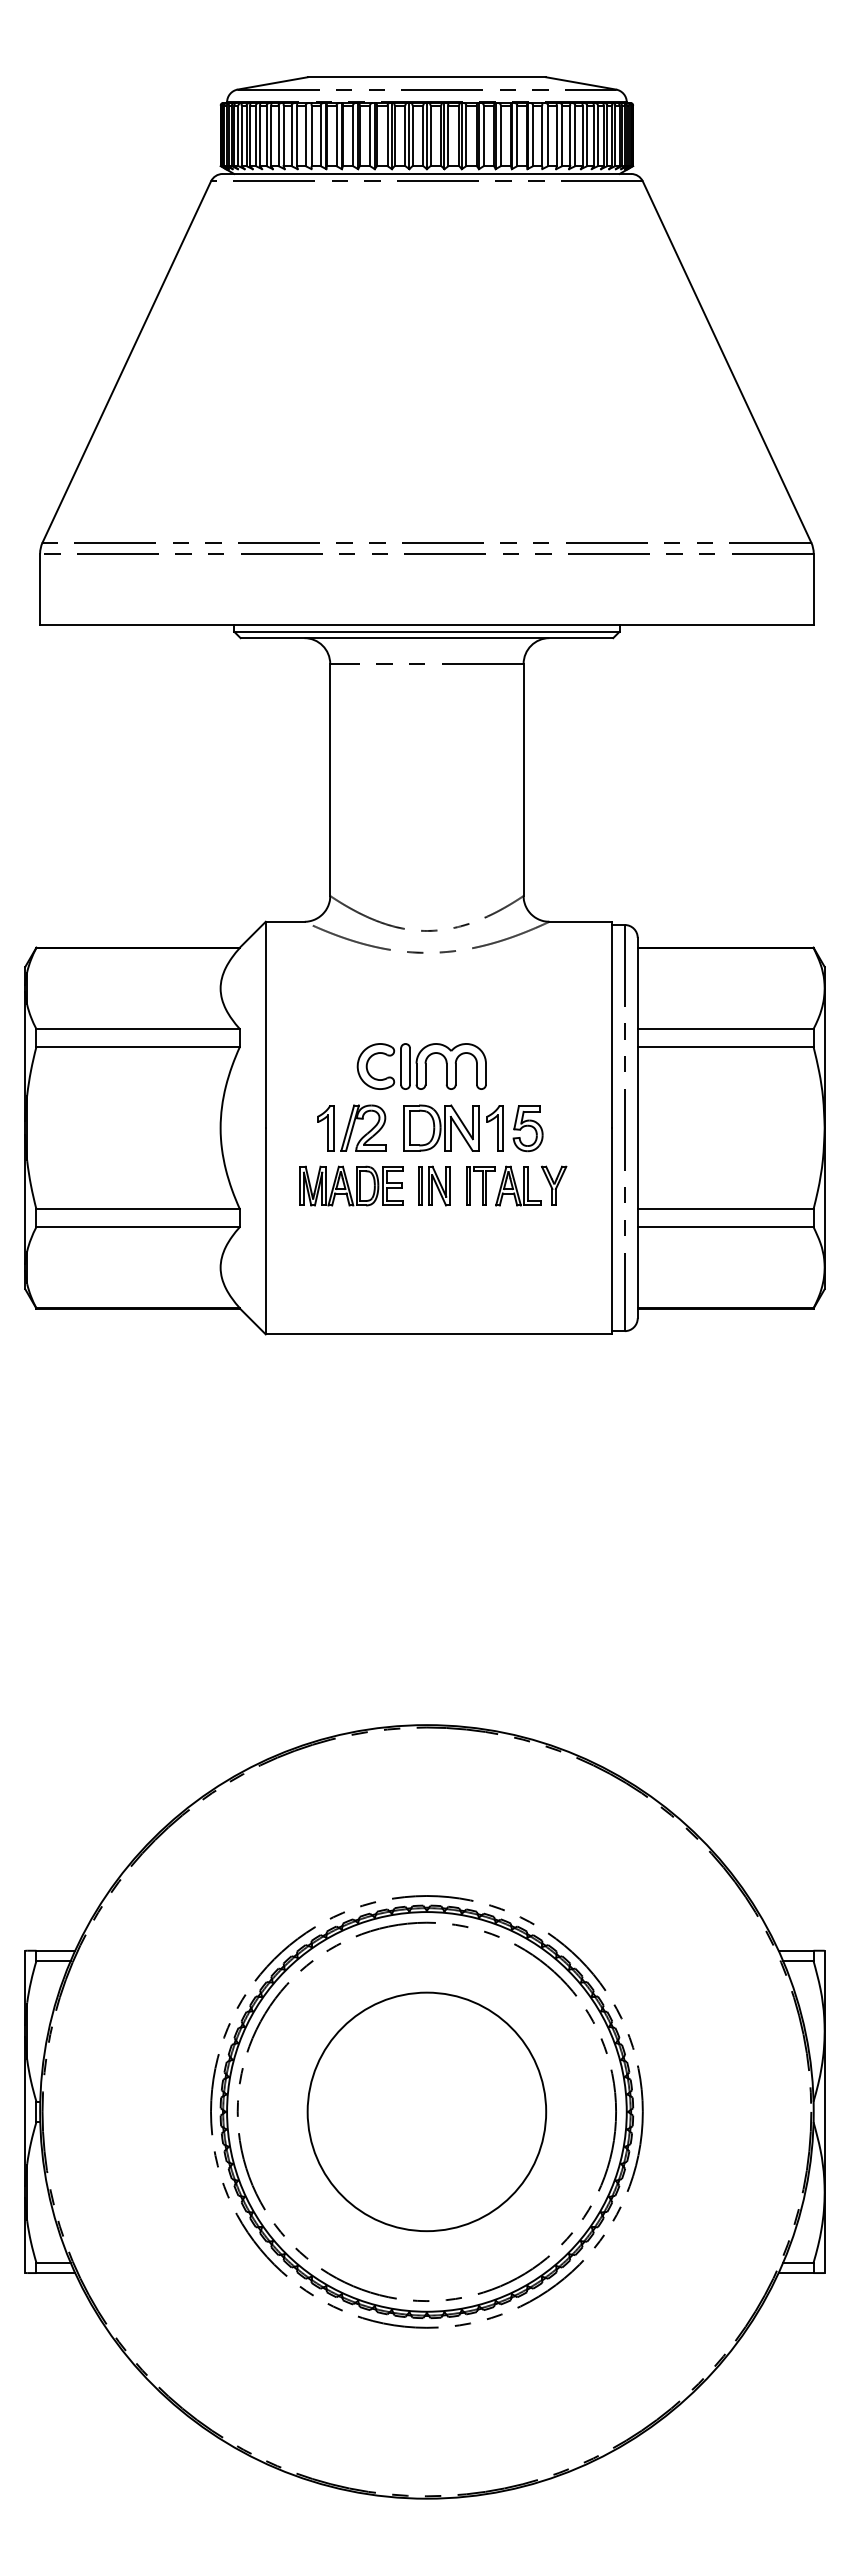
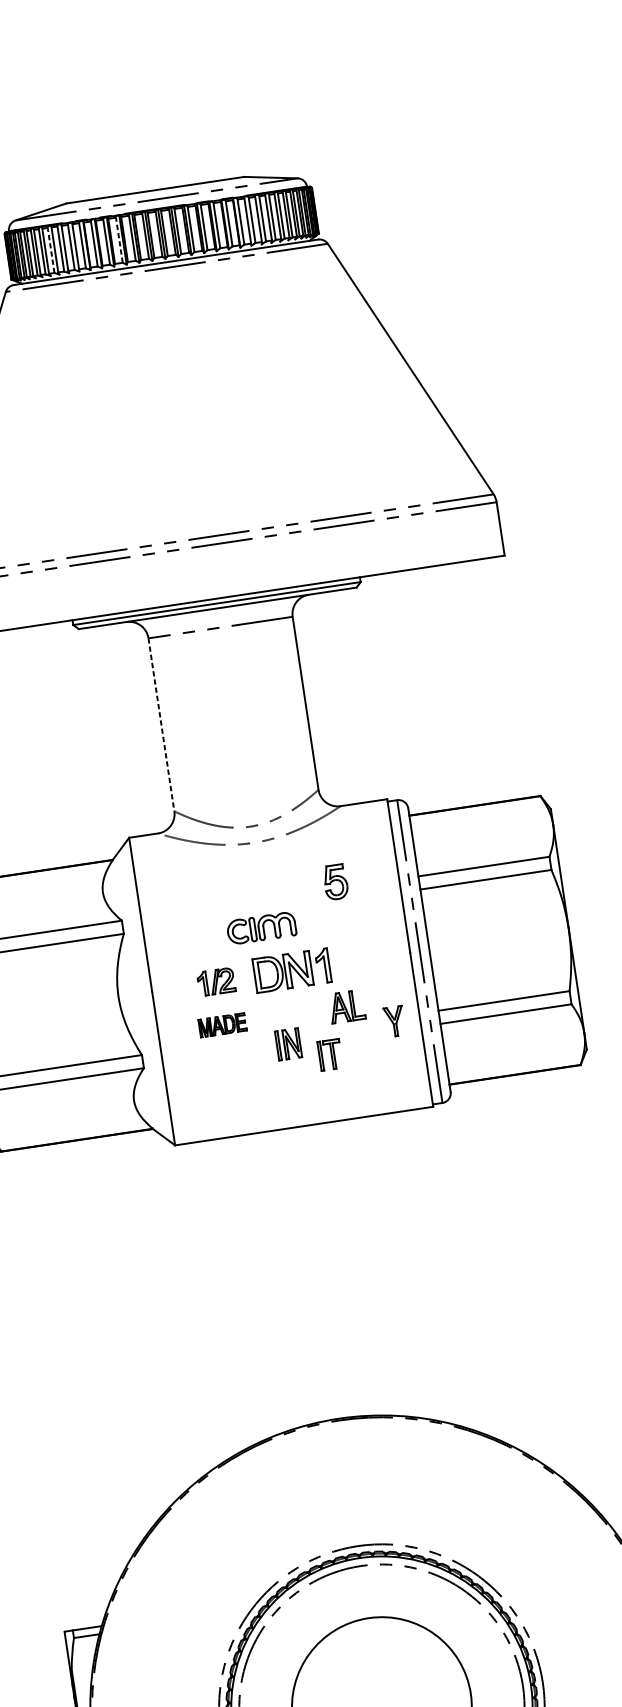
line: (278, 135) -> (51, 250), solid -> dashed
line: (370, 135) -> (119, 239), solid -> dashed
line: (330, 780) -> (161, 725), solid -> dashed
part: (421, 1066) -> (261, 928), size x0.7
part: (351, 1127) -> (216, 981), size x0.7
part: (527, 1128) -> (335, 882), moved
part: (351, 1185) -> (222, 1024), size x0.6
part: (434, 1185) -> (288, 1043), moved
part: (480, 1185) -> (329, 1054), moved
part: (554, 1185) -> (394, 1021), moved

